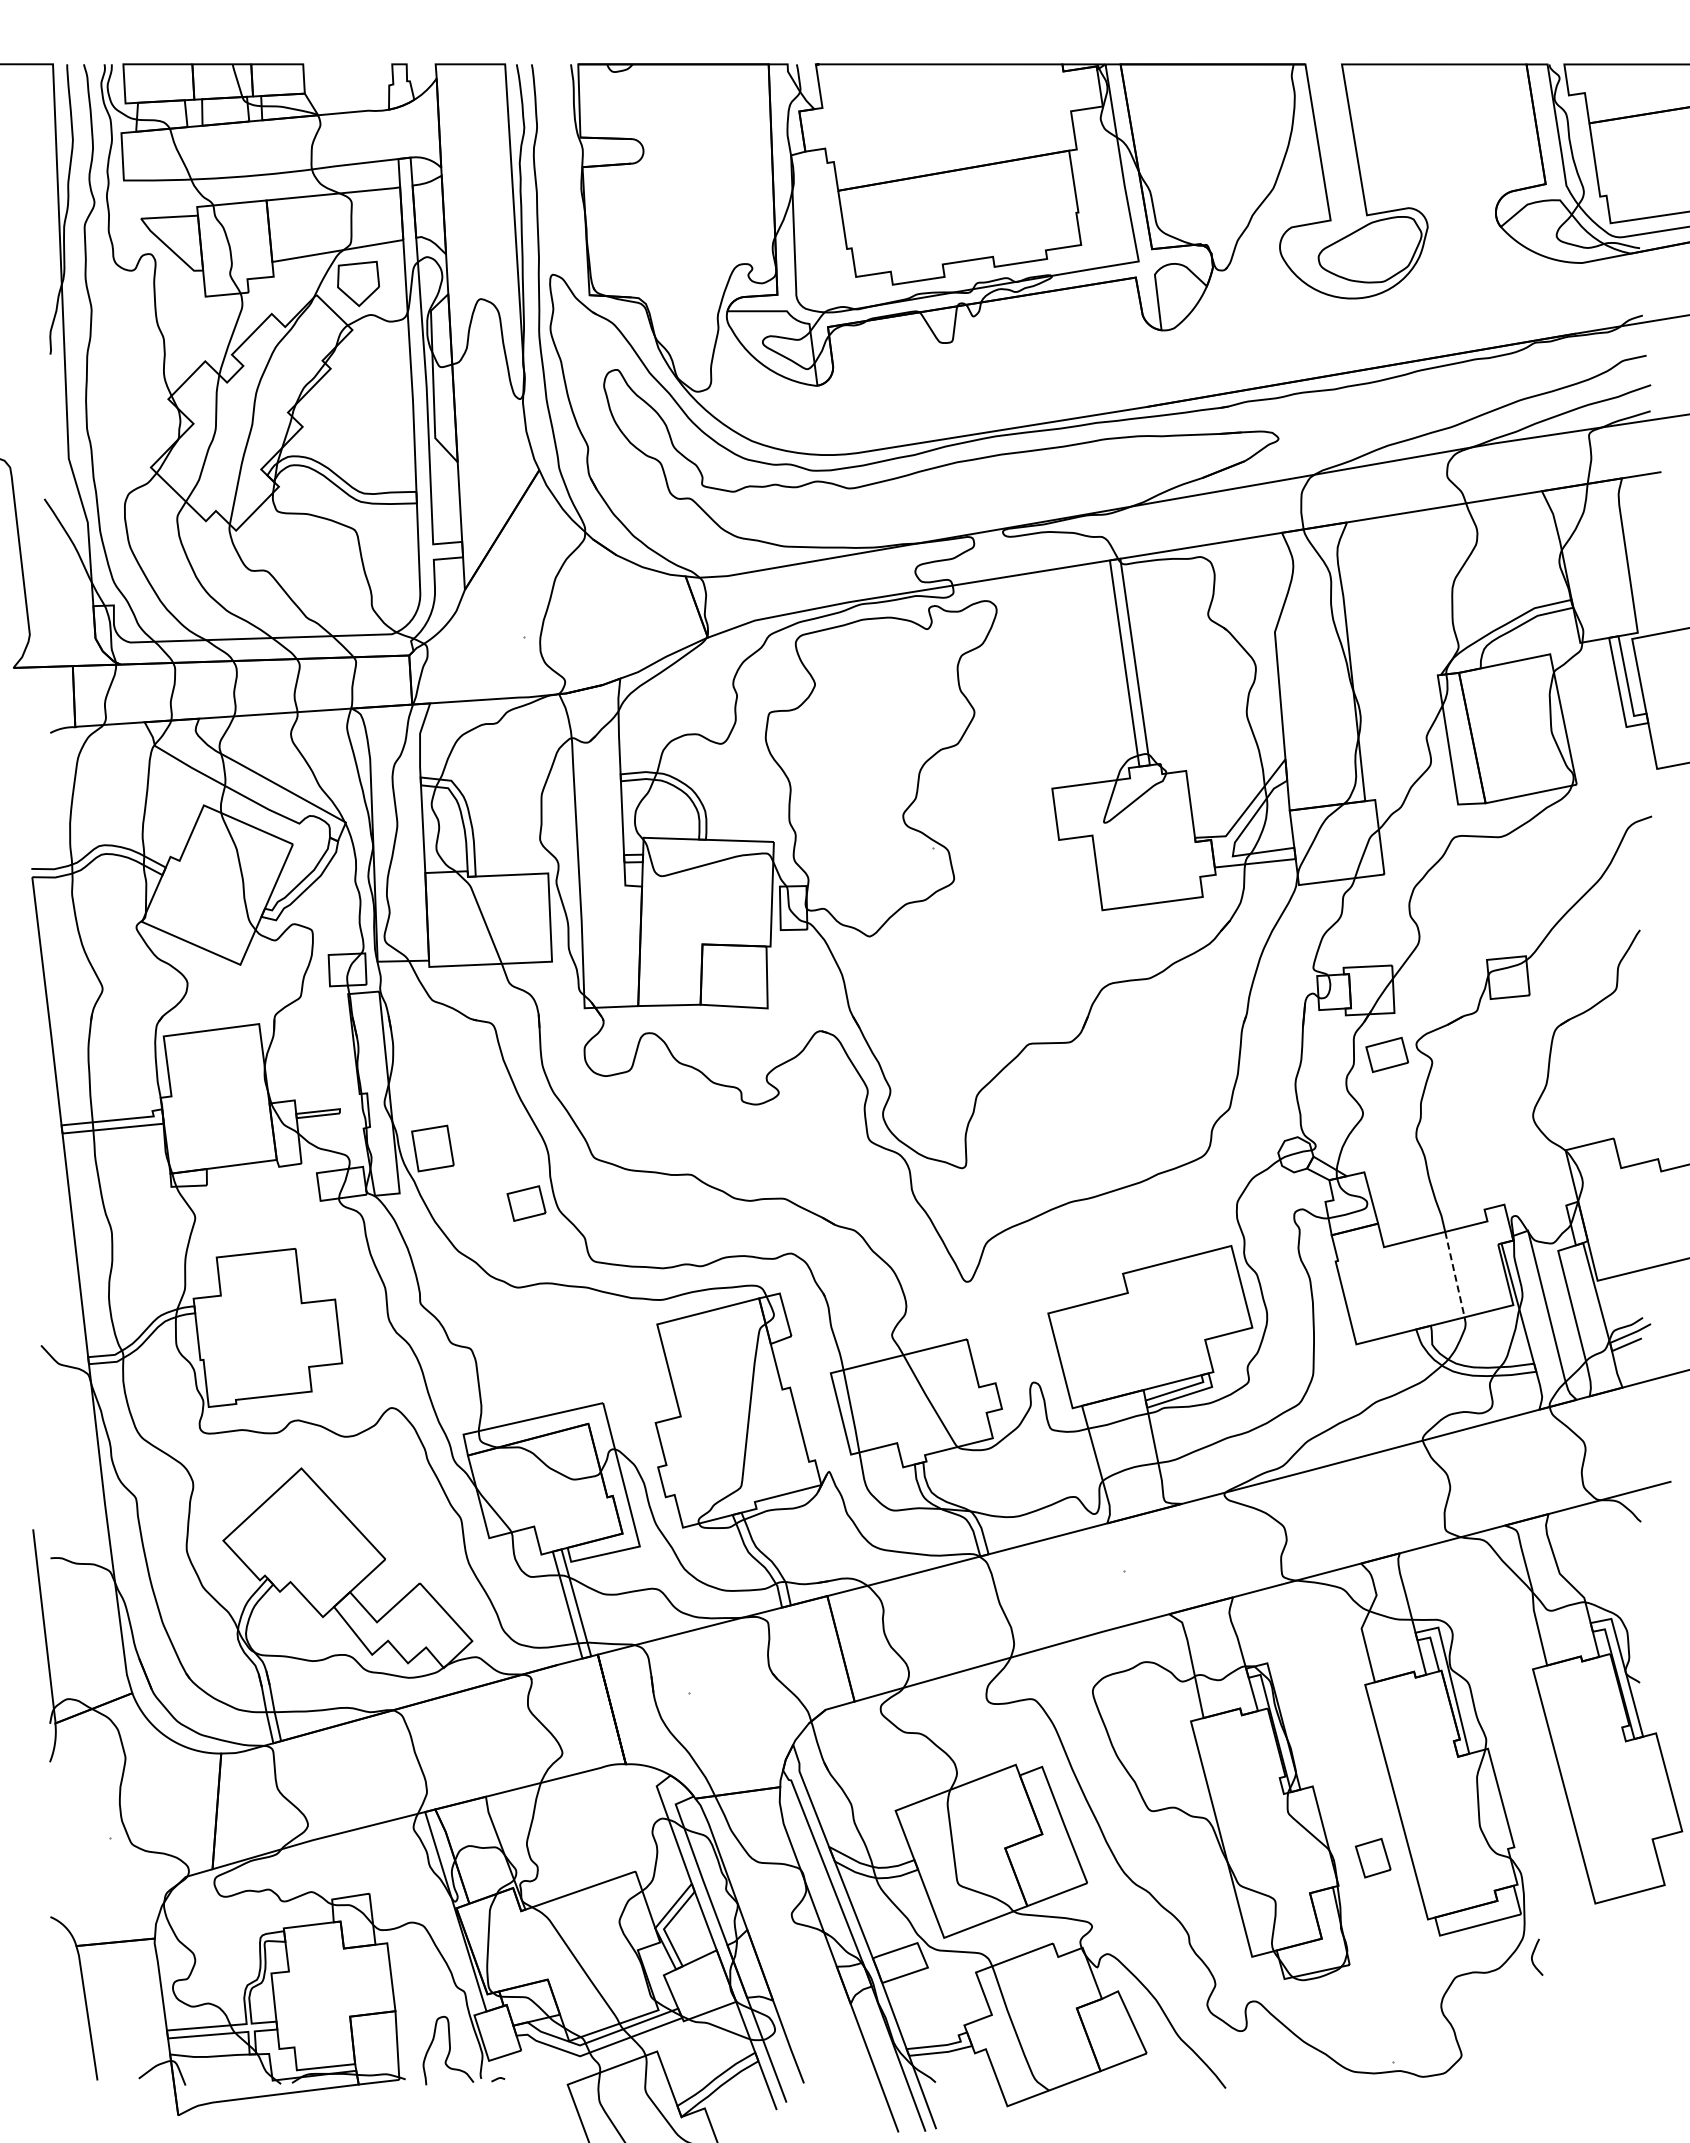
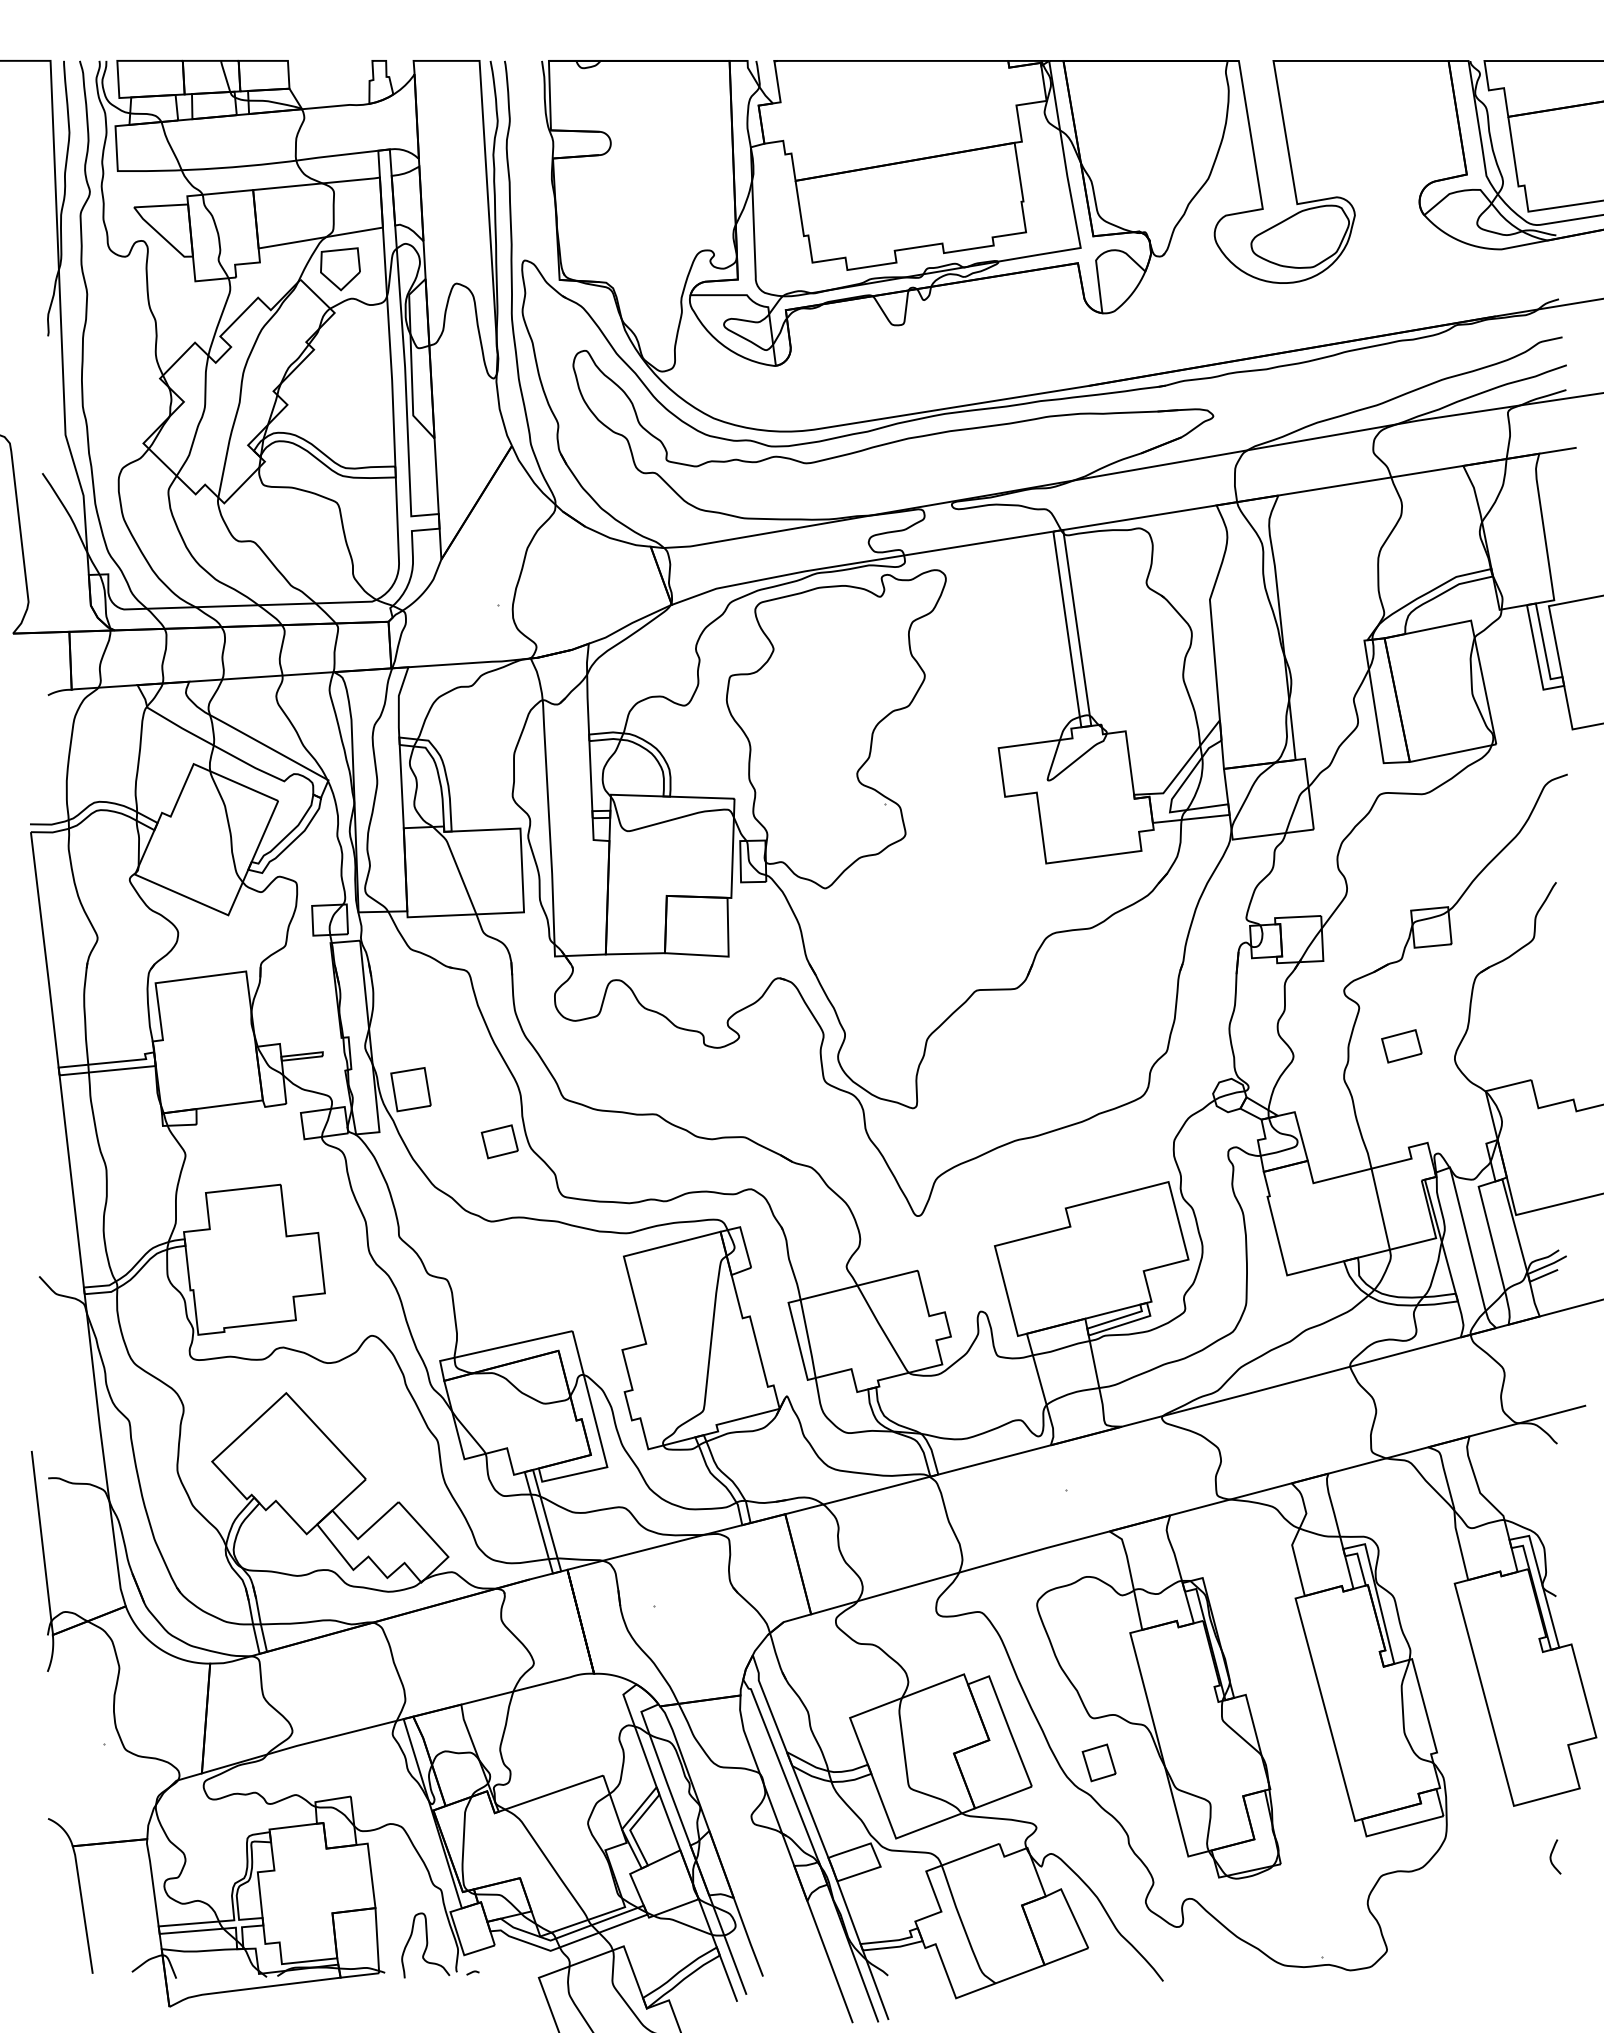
part: (1386, 1054) -> (1401, 1045), moved
line: (1454, 1274) -> (1380, 1209), dashed -> solid
part: (1372, 1858) -> (1098, 1763), moved
curve: (1533, 1955) -> (1552, 1855), moved

